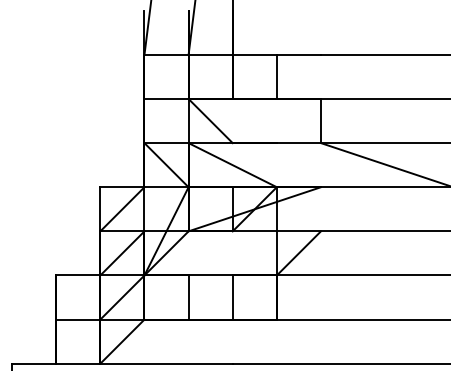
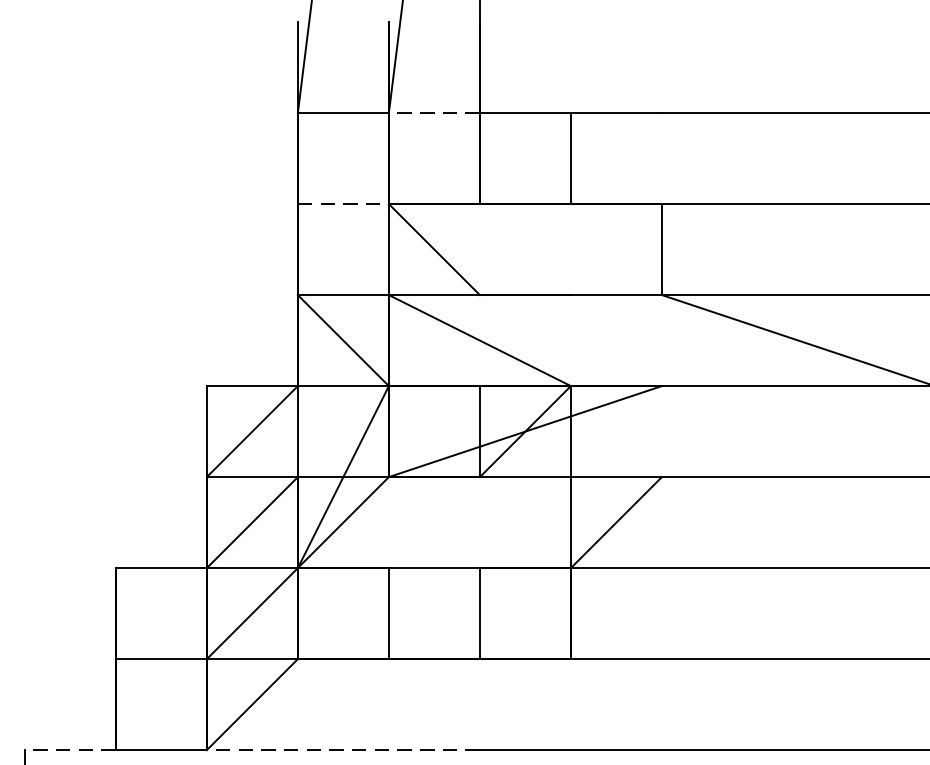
line: (210, 54) -> (434, 112), solid -> dashed
line: (167, 98) -> (345, 203), solid -> dashed
line: (33, 363) -> (68, 749), solid -> dashed
line: (166, 363) -> (343, 749), solid -> dashed

